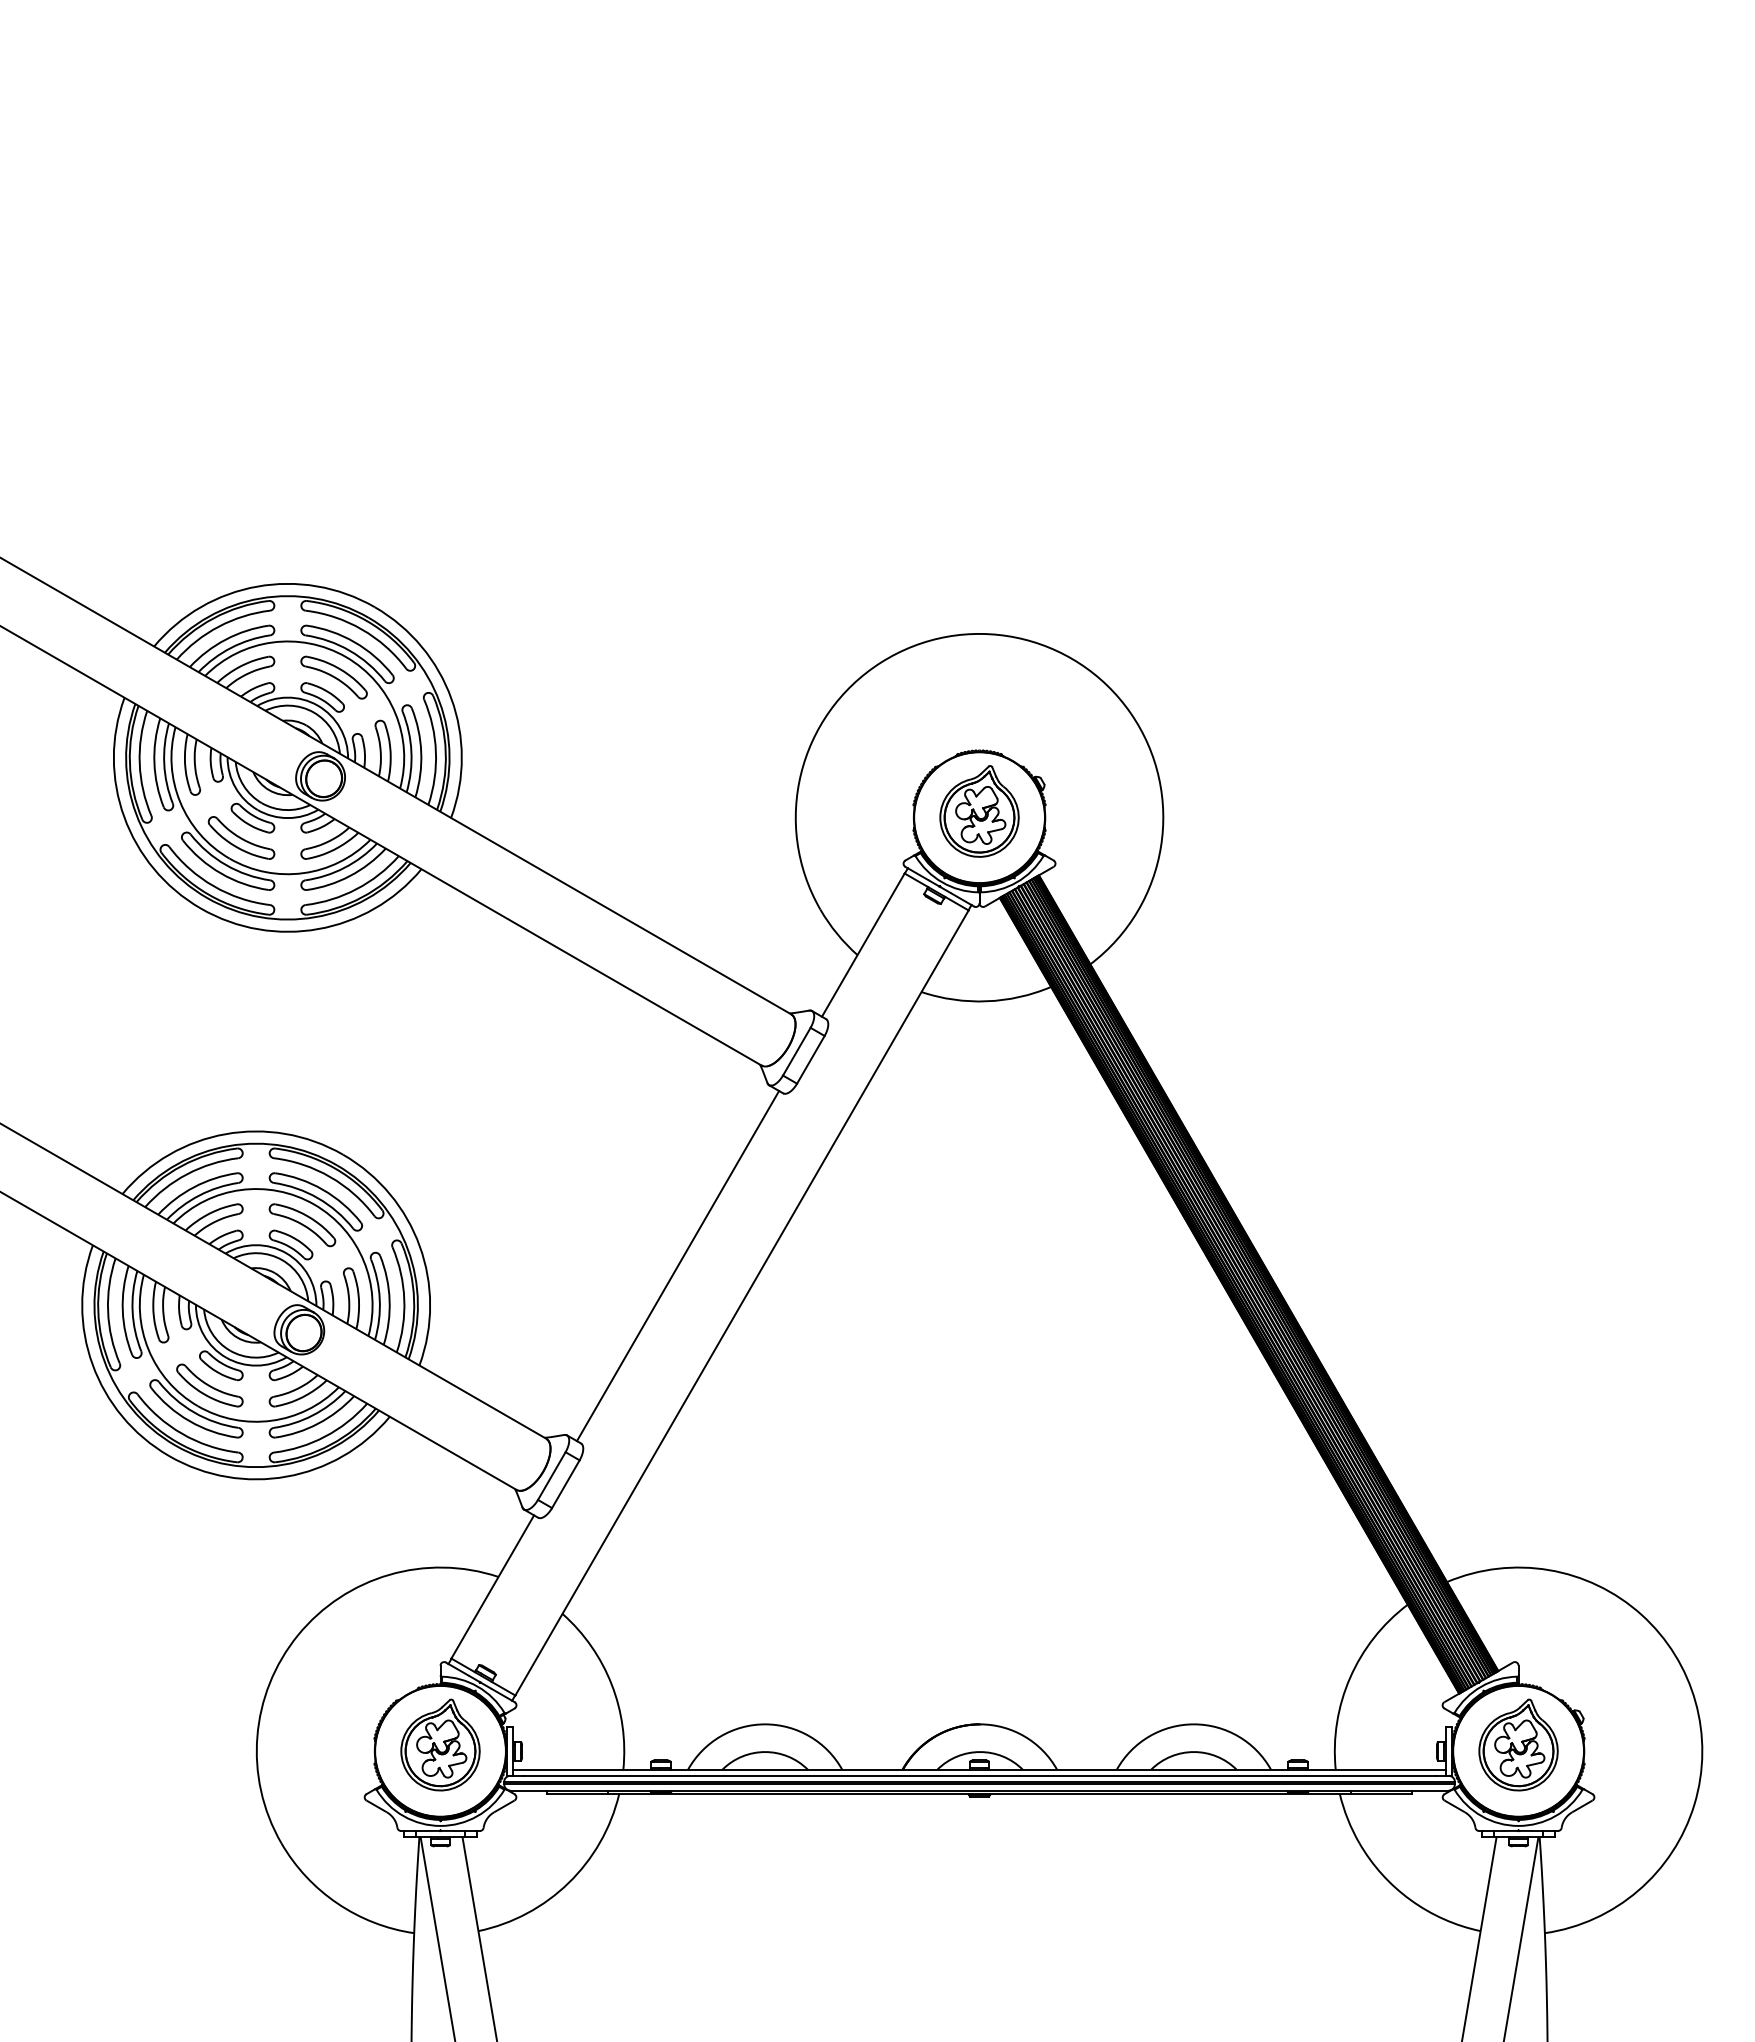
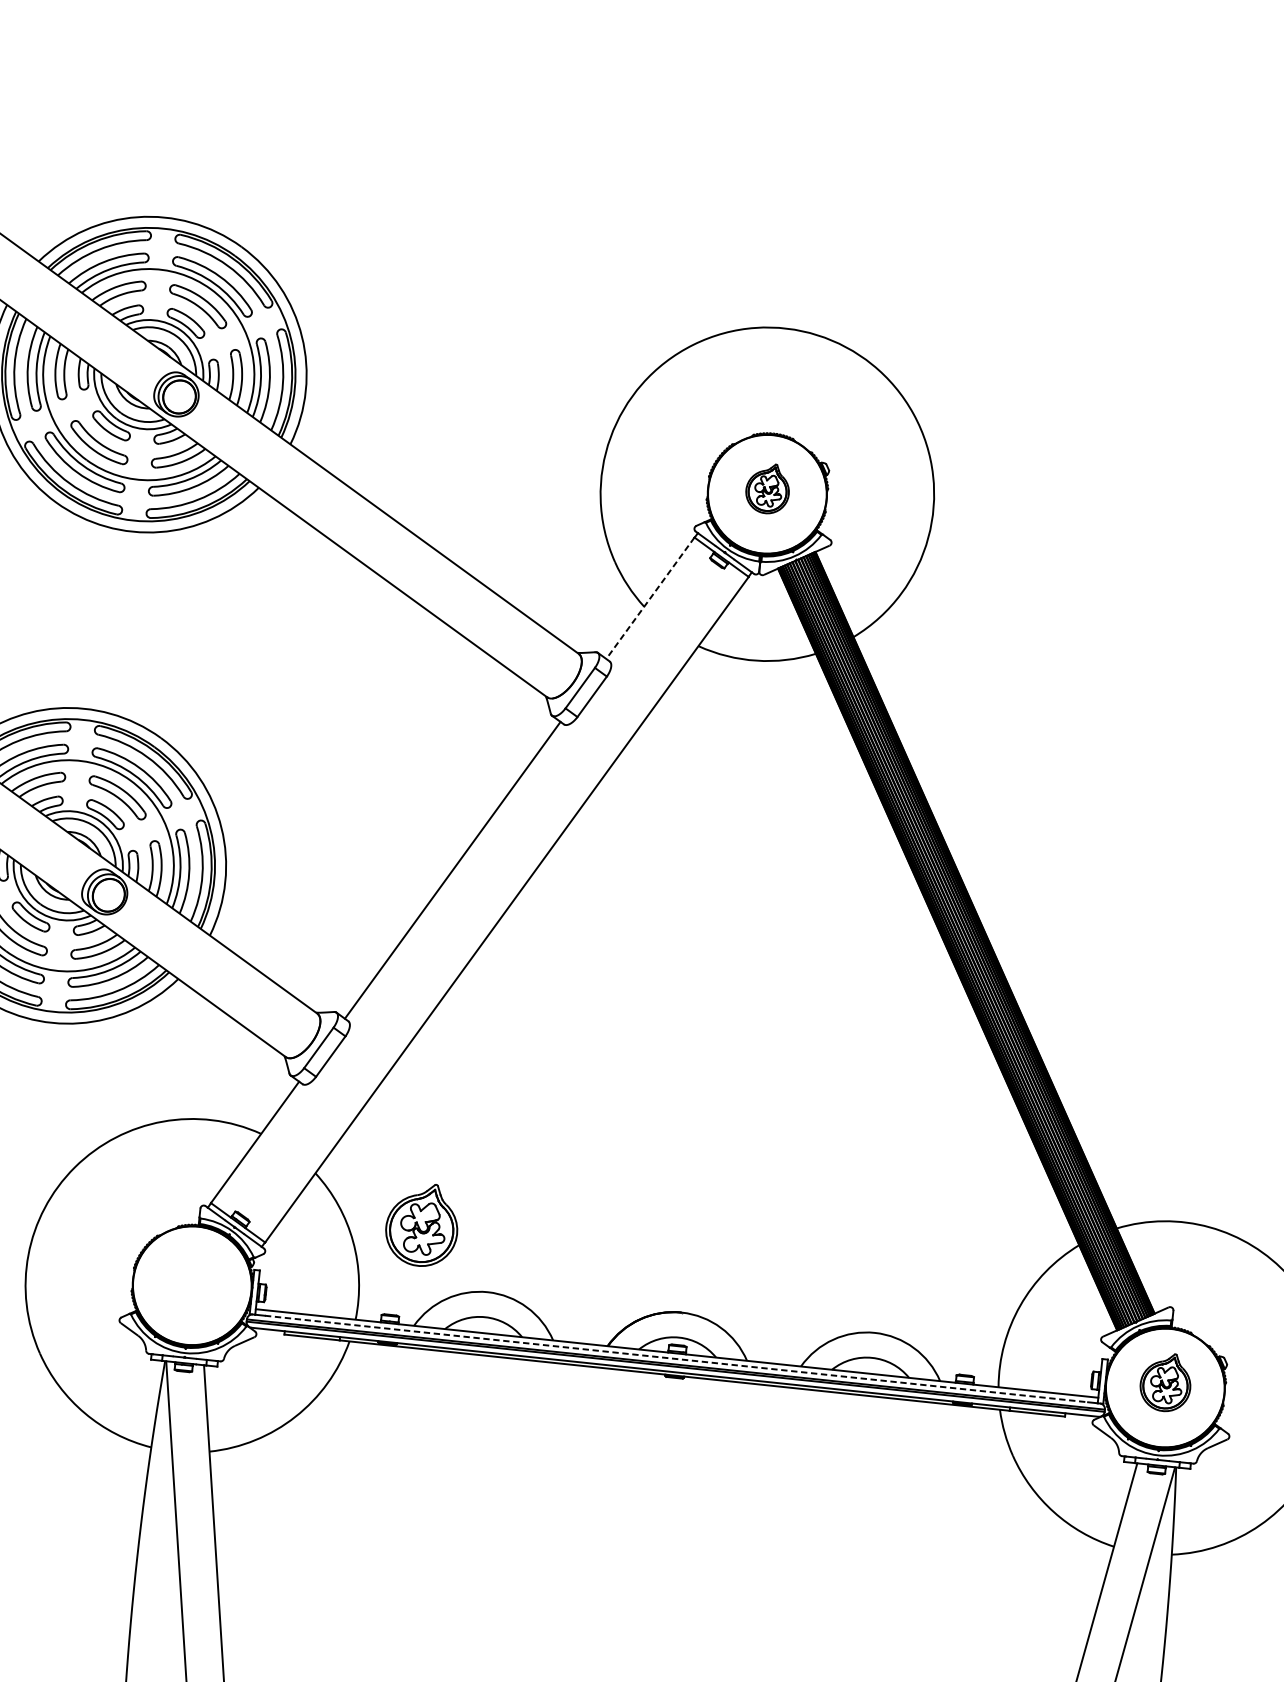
part: (979, 811) -> (767, 488), size x0.6
line: (863, 945) -> (650, 598), solid -> dashed
part: (440, 1744) -> (422, 1224), moved
part: (1518, 1744) -> (1165, 1381), size x0.7
line: (980, 1775) -> (677, 1358), solid -> dashed

